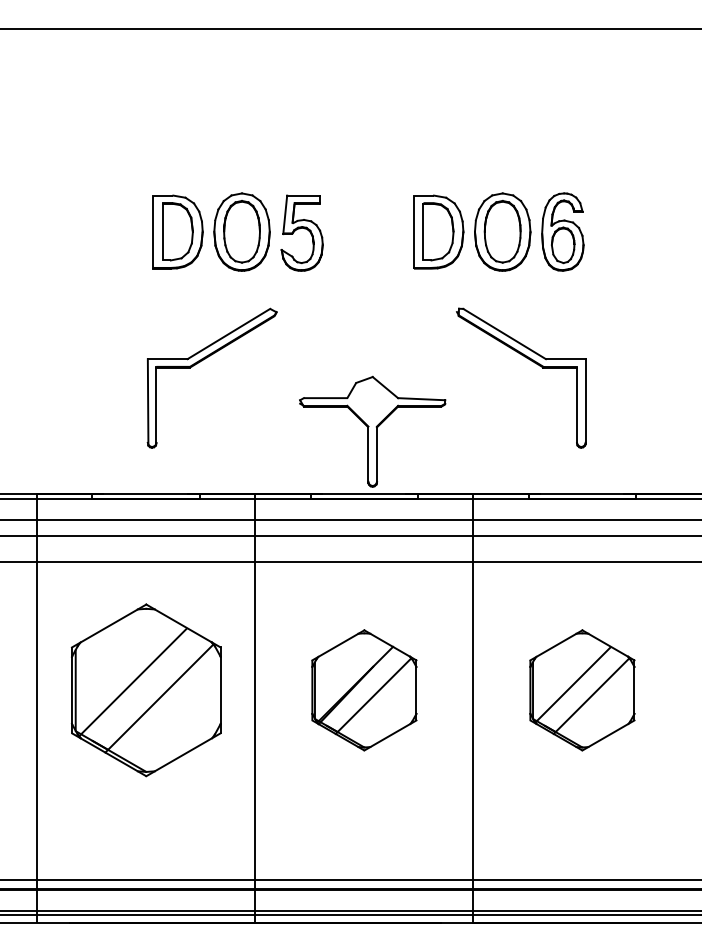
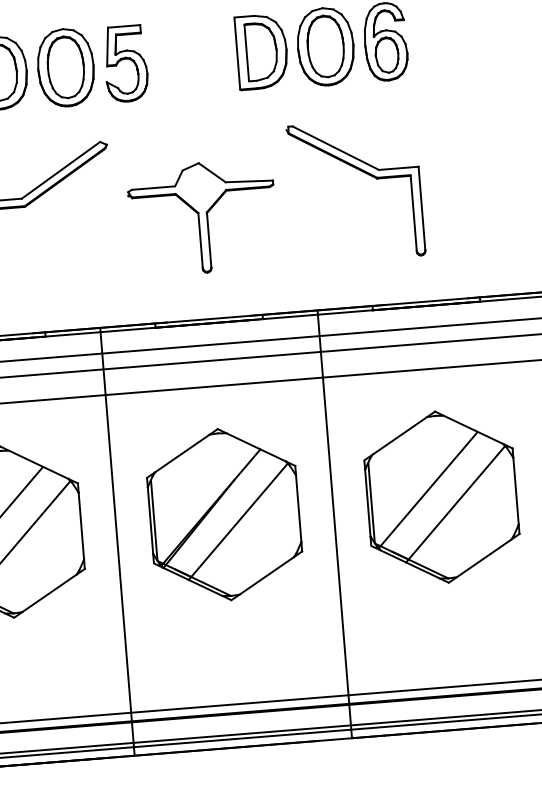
part: (372, 431) -> (202, 217), moved
part: (364, 690) -> (224, 514), size x1.43
part: (582, 690) -> (442, 497), size x1.43

